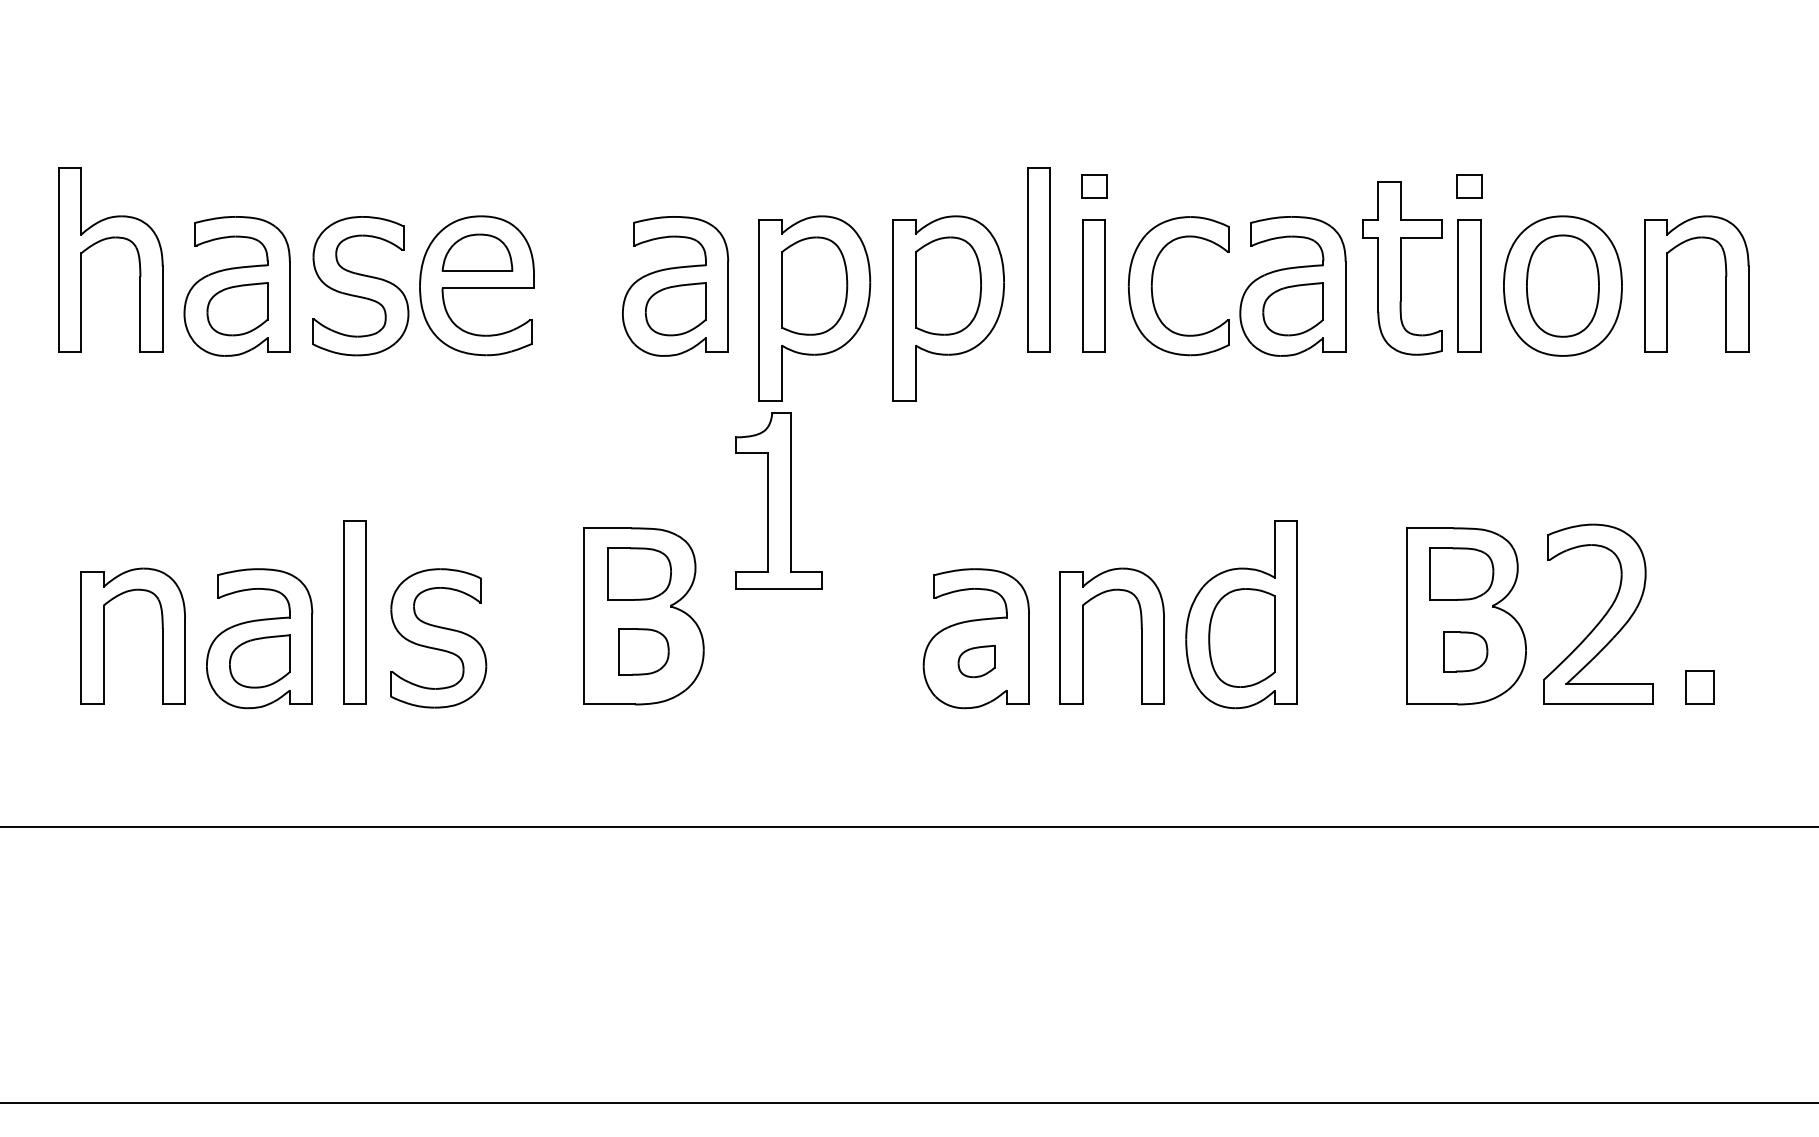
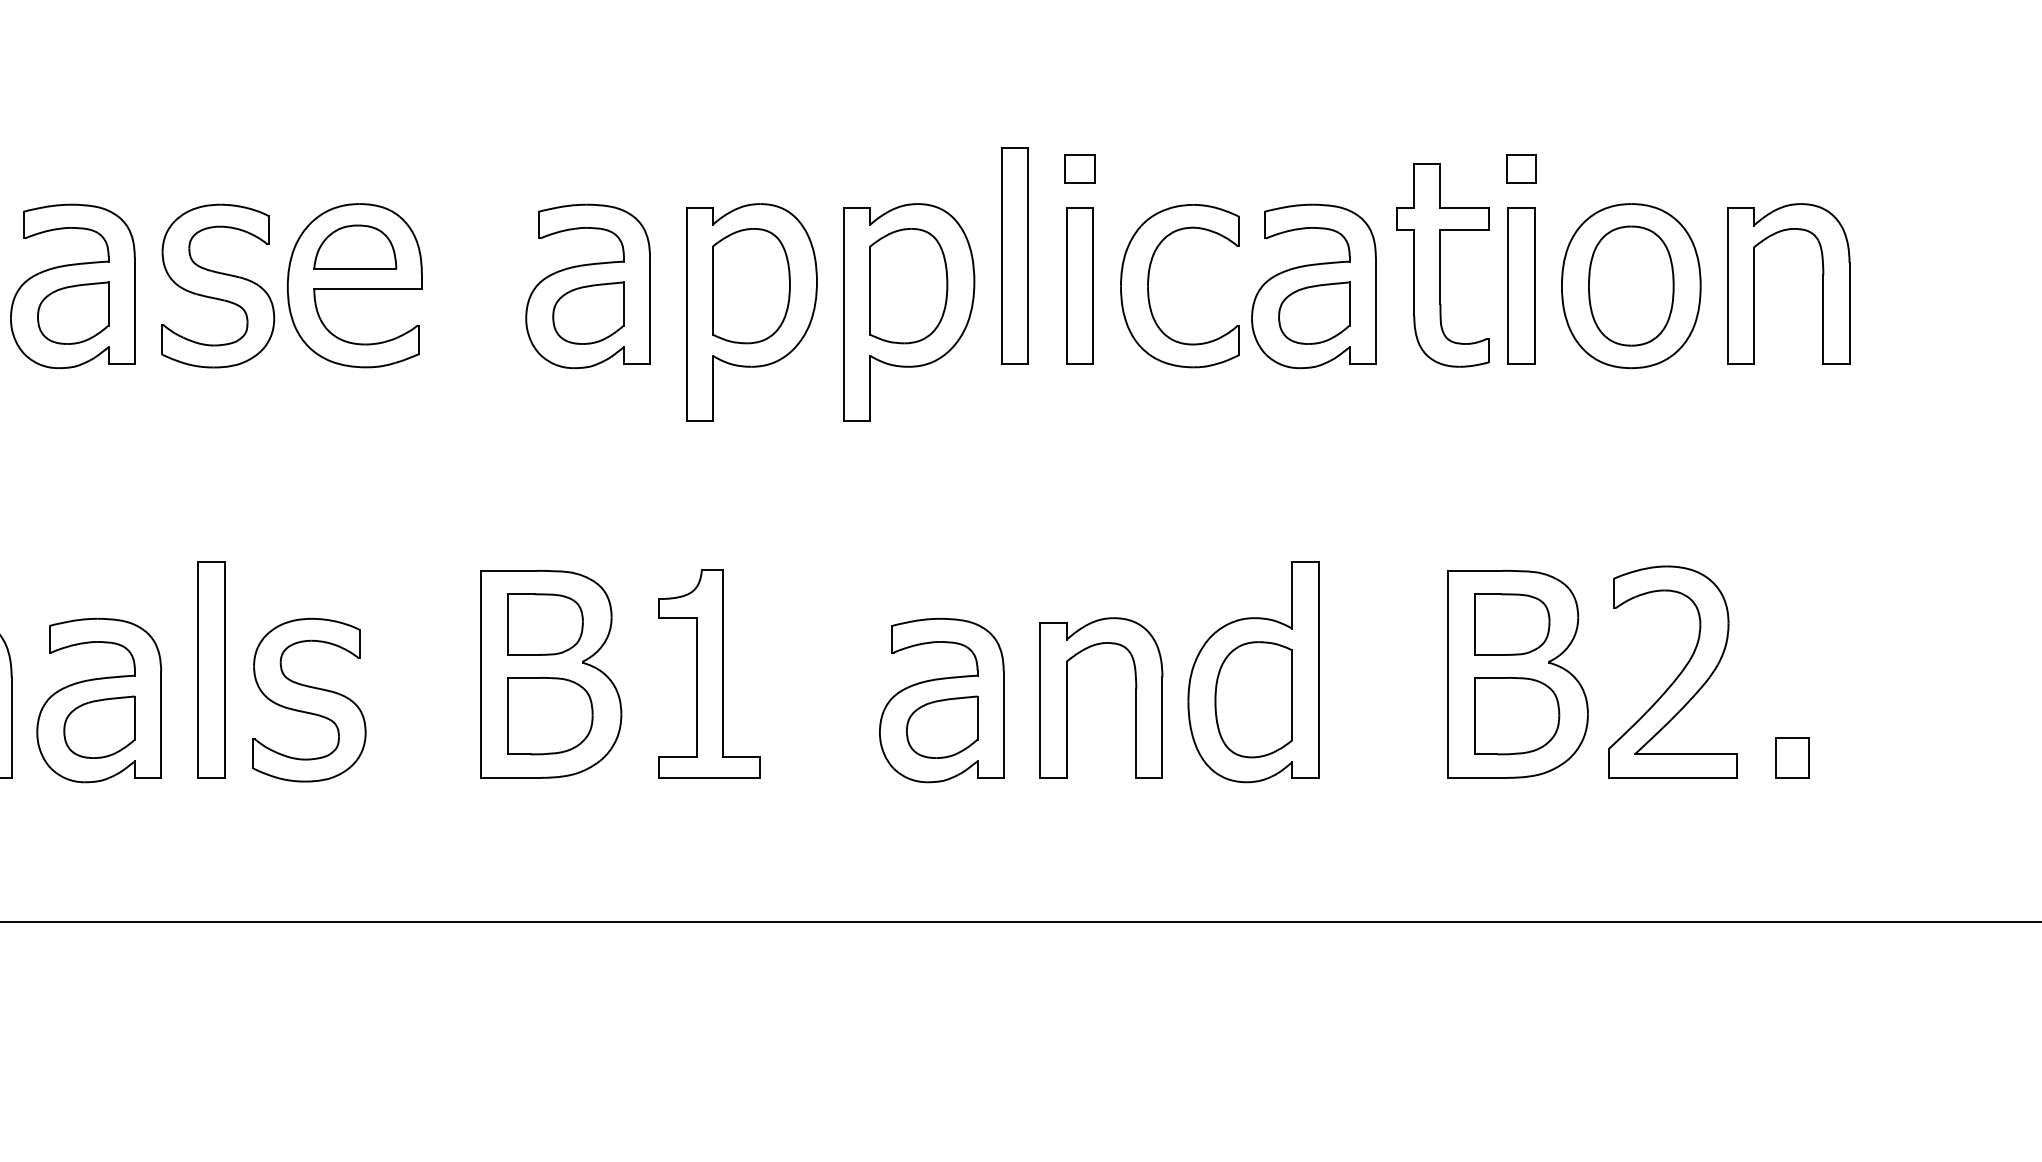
part: (778, 500) -> (709, 673), moved
part: (643, 651) -> (550, 715), size x1.43
part: (1465, 651) -> (1516, 715), size x1.67
part: (976, 661) -> (941, 727), size x1.67

